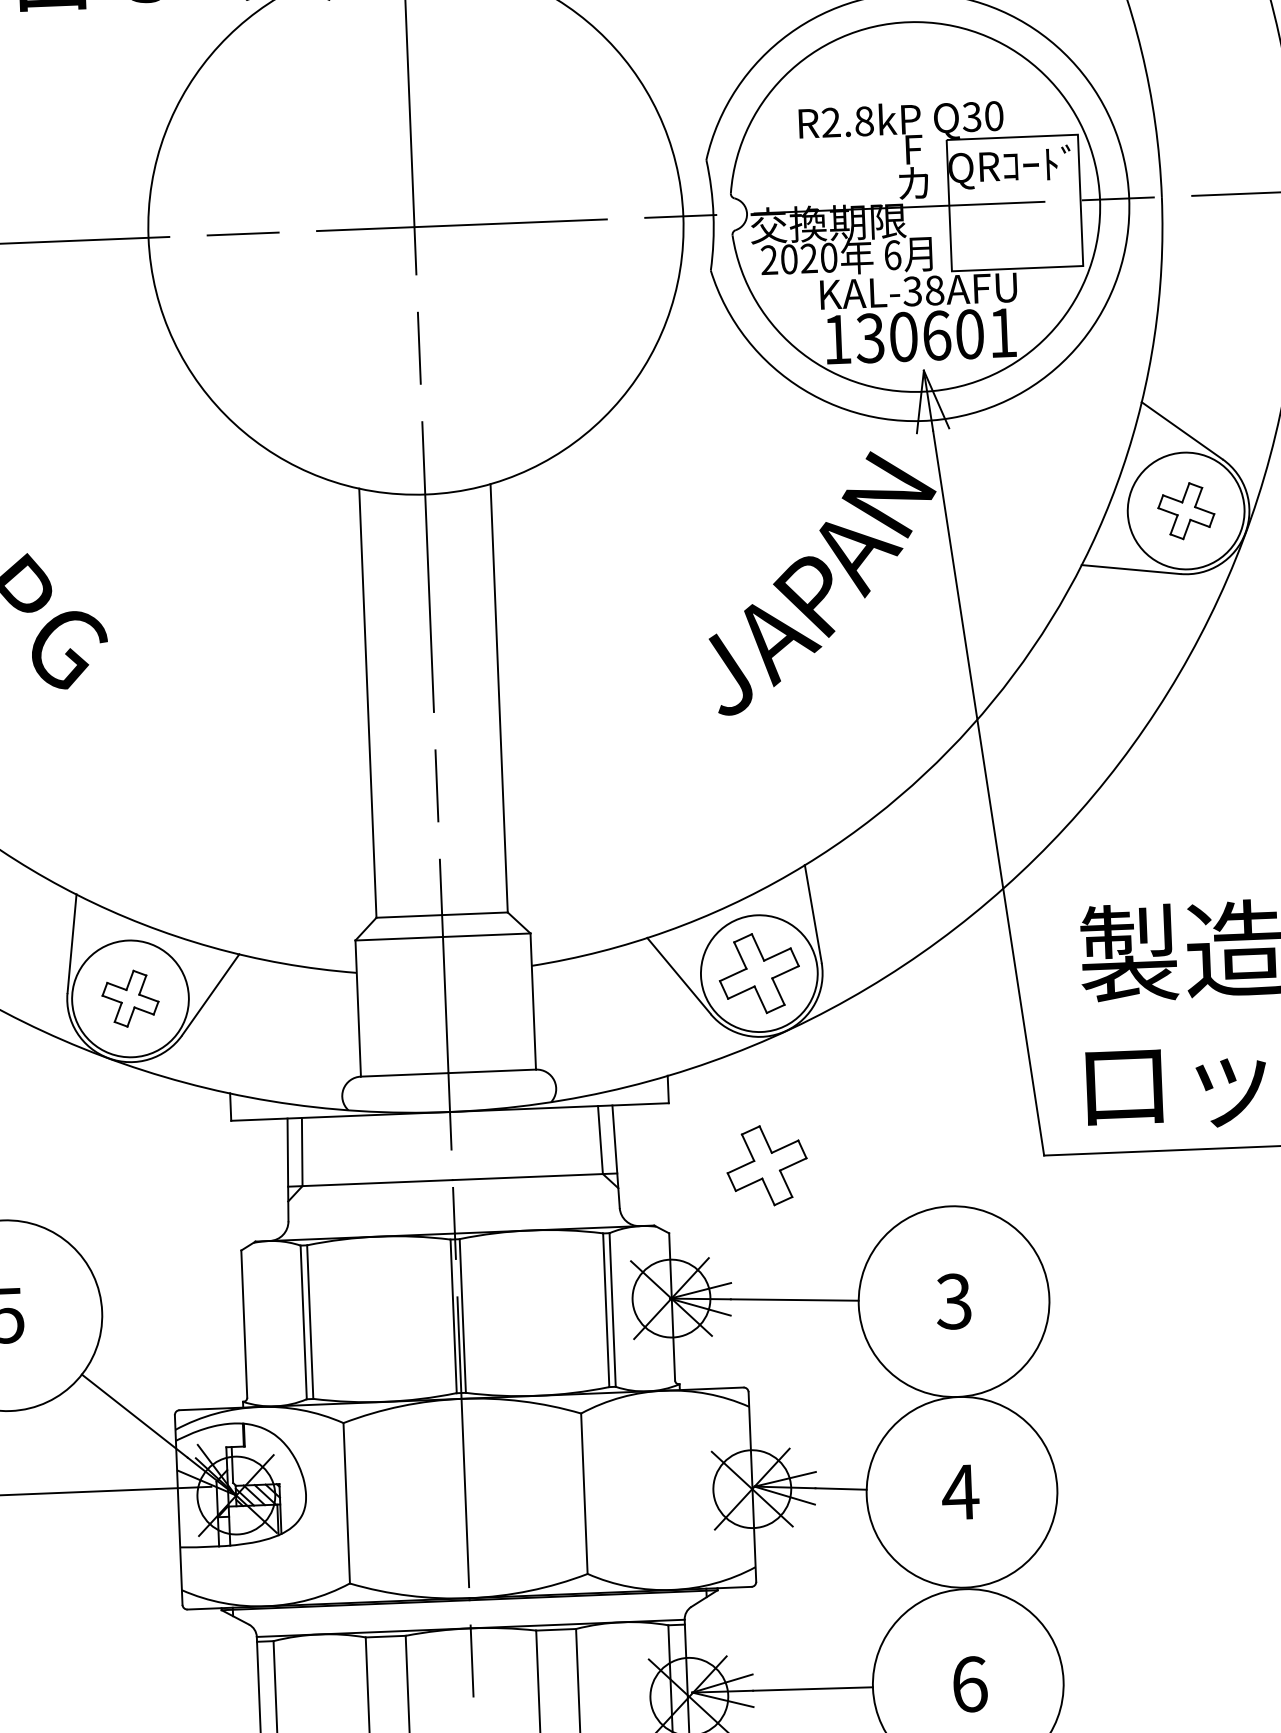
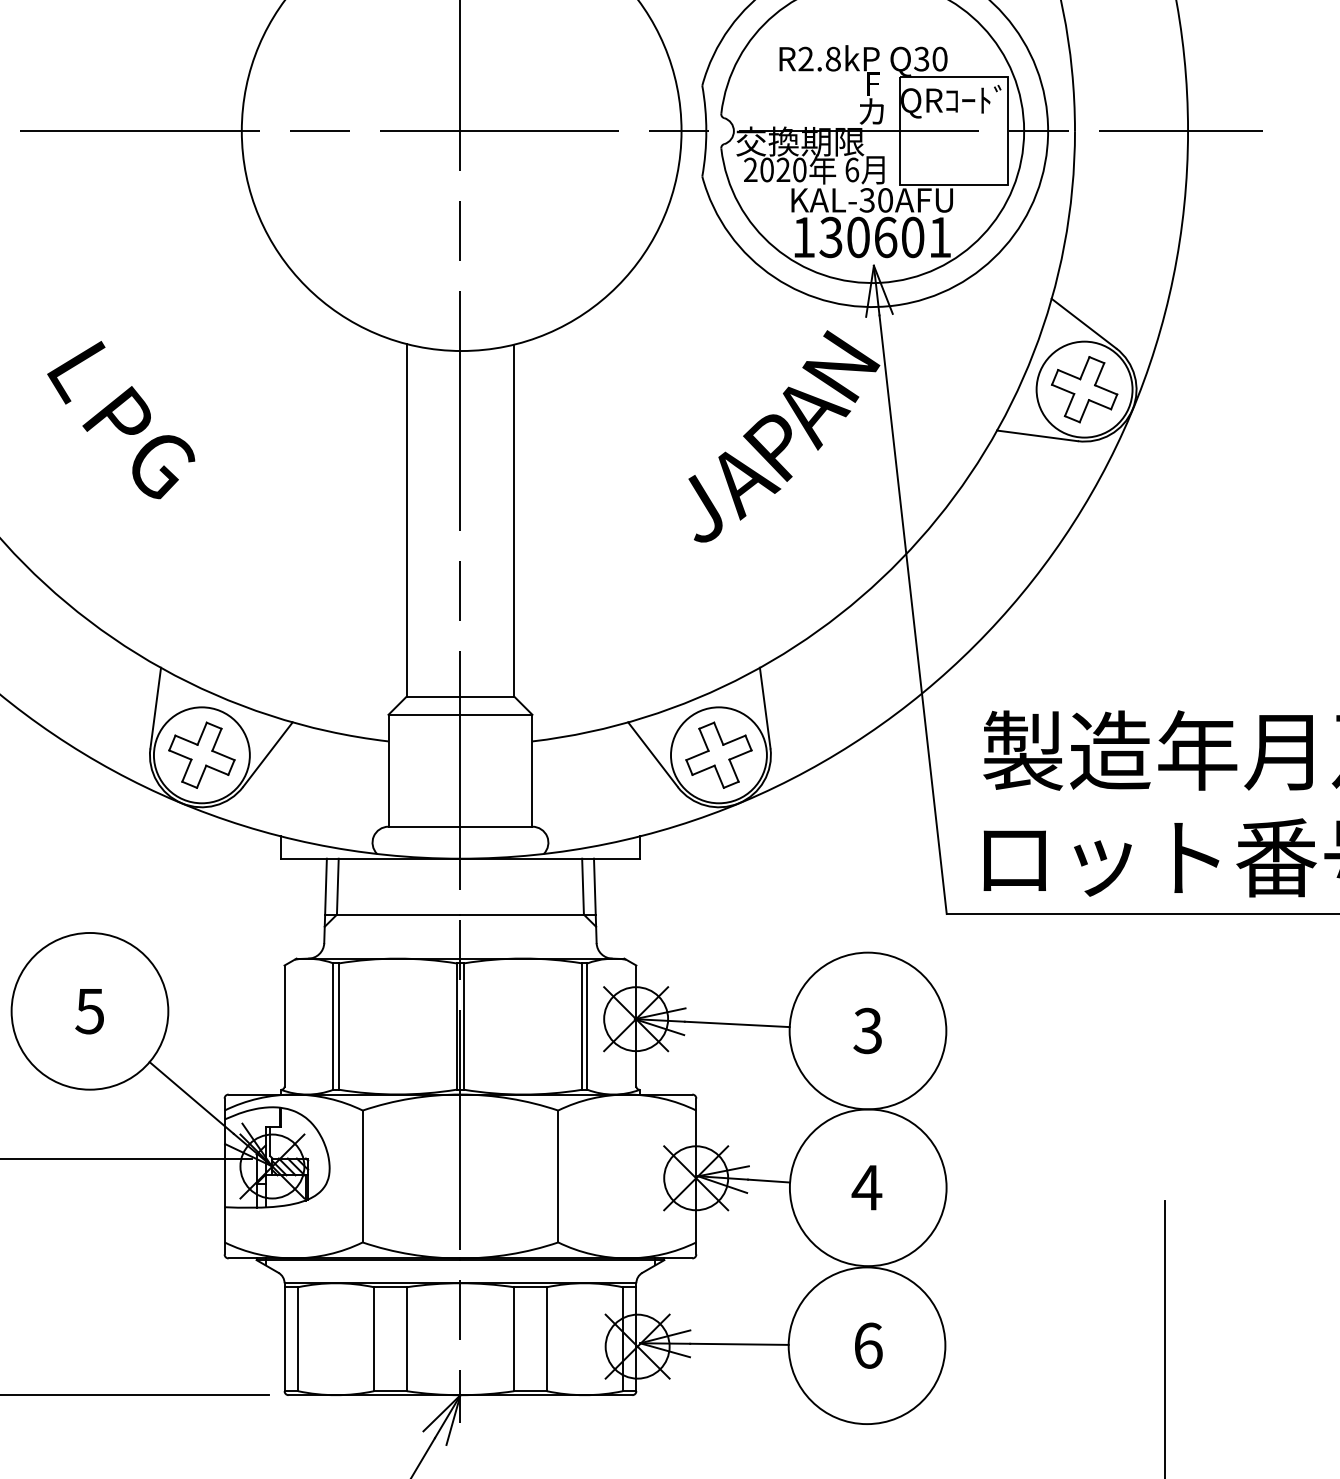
text: (934, 290) -> (885, 200), KAL-38AFU -> KAL-30AFU
part: (1186, 510) -> (1084, 389), size x1.43
part: (129, 997) -> (201, 754), size x1.43
part: (766, 1164) -> (718, 912), removed

